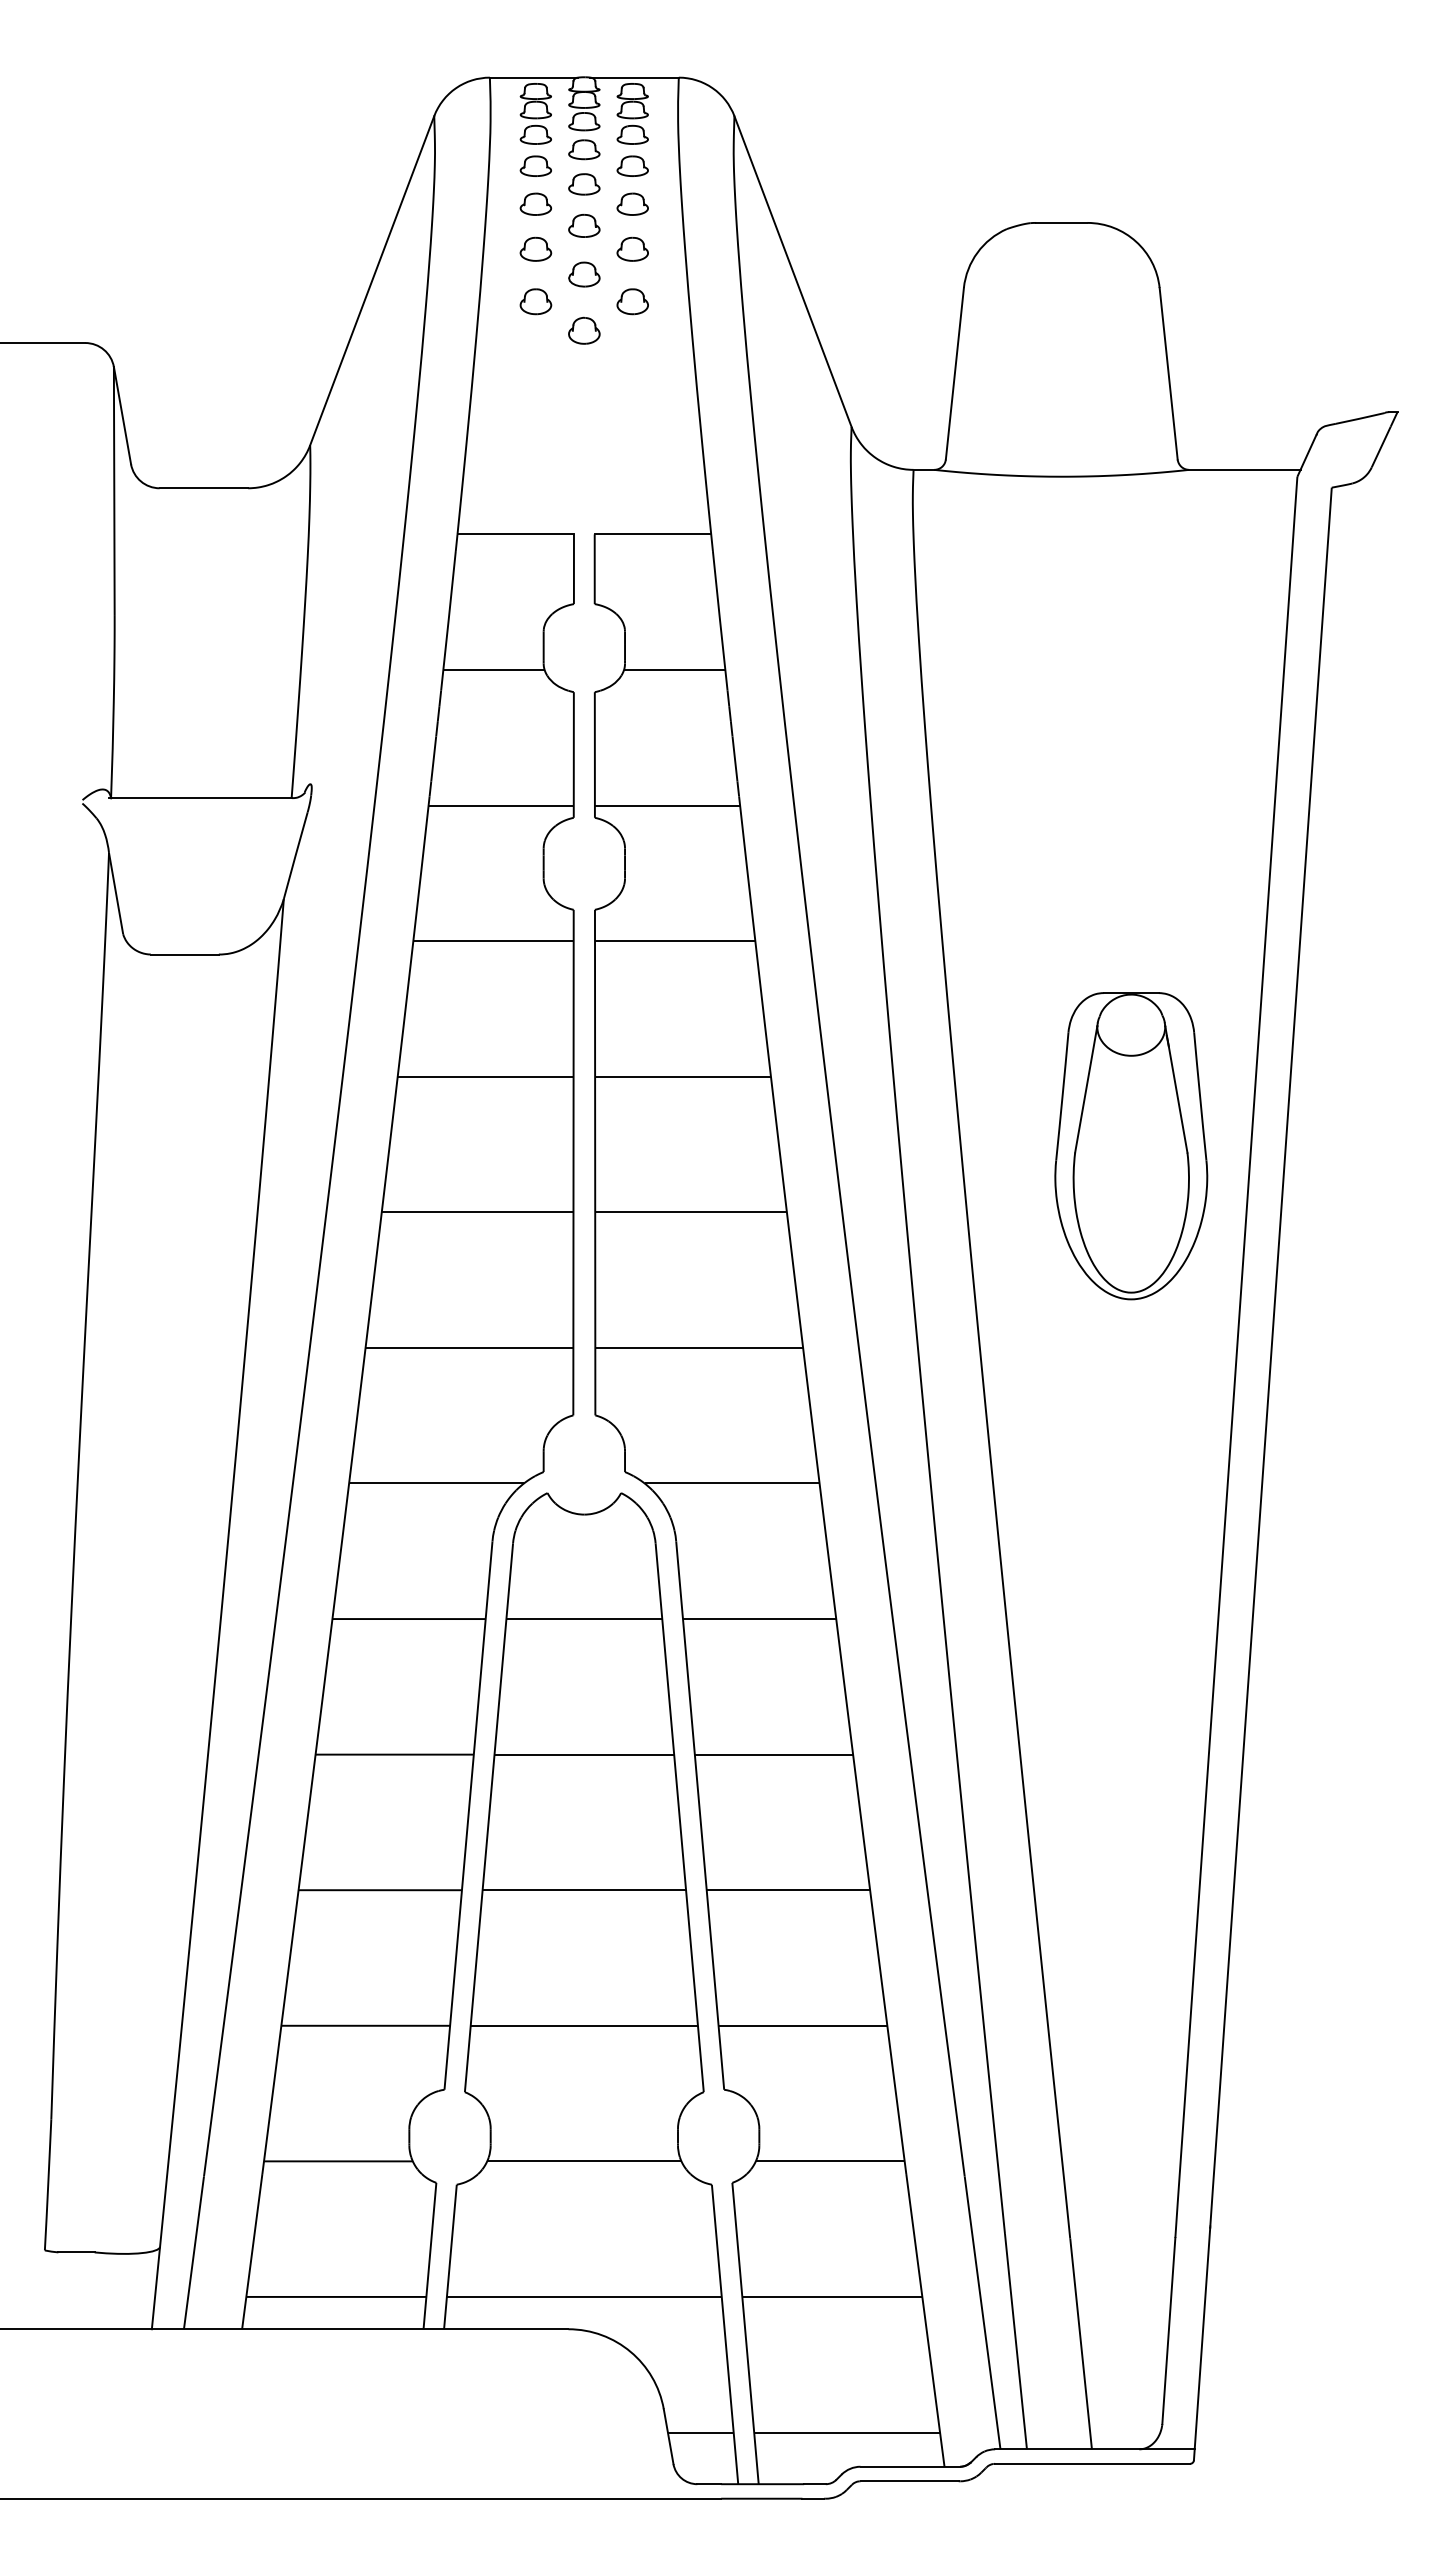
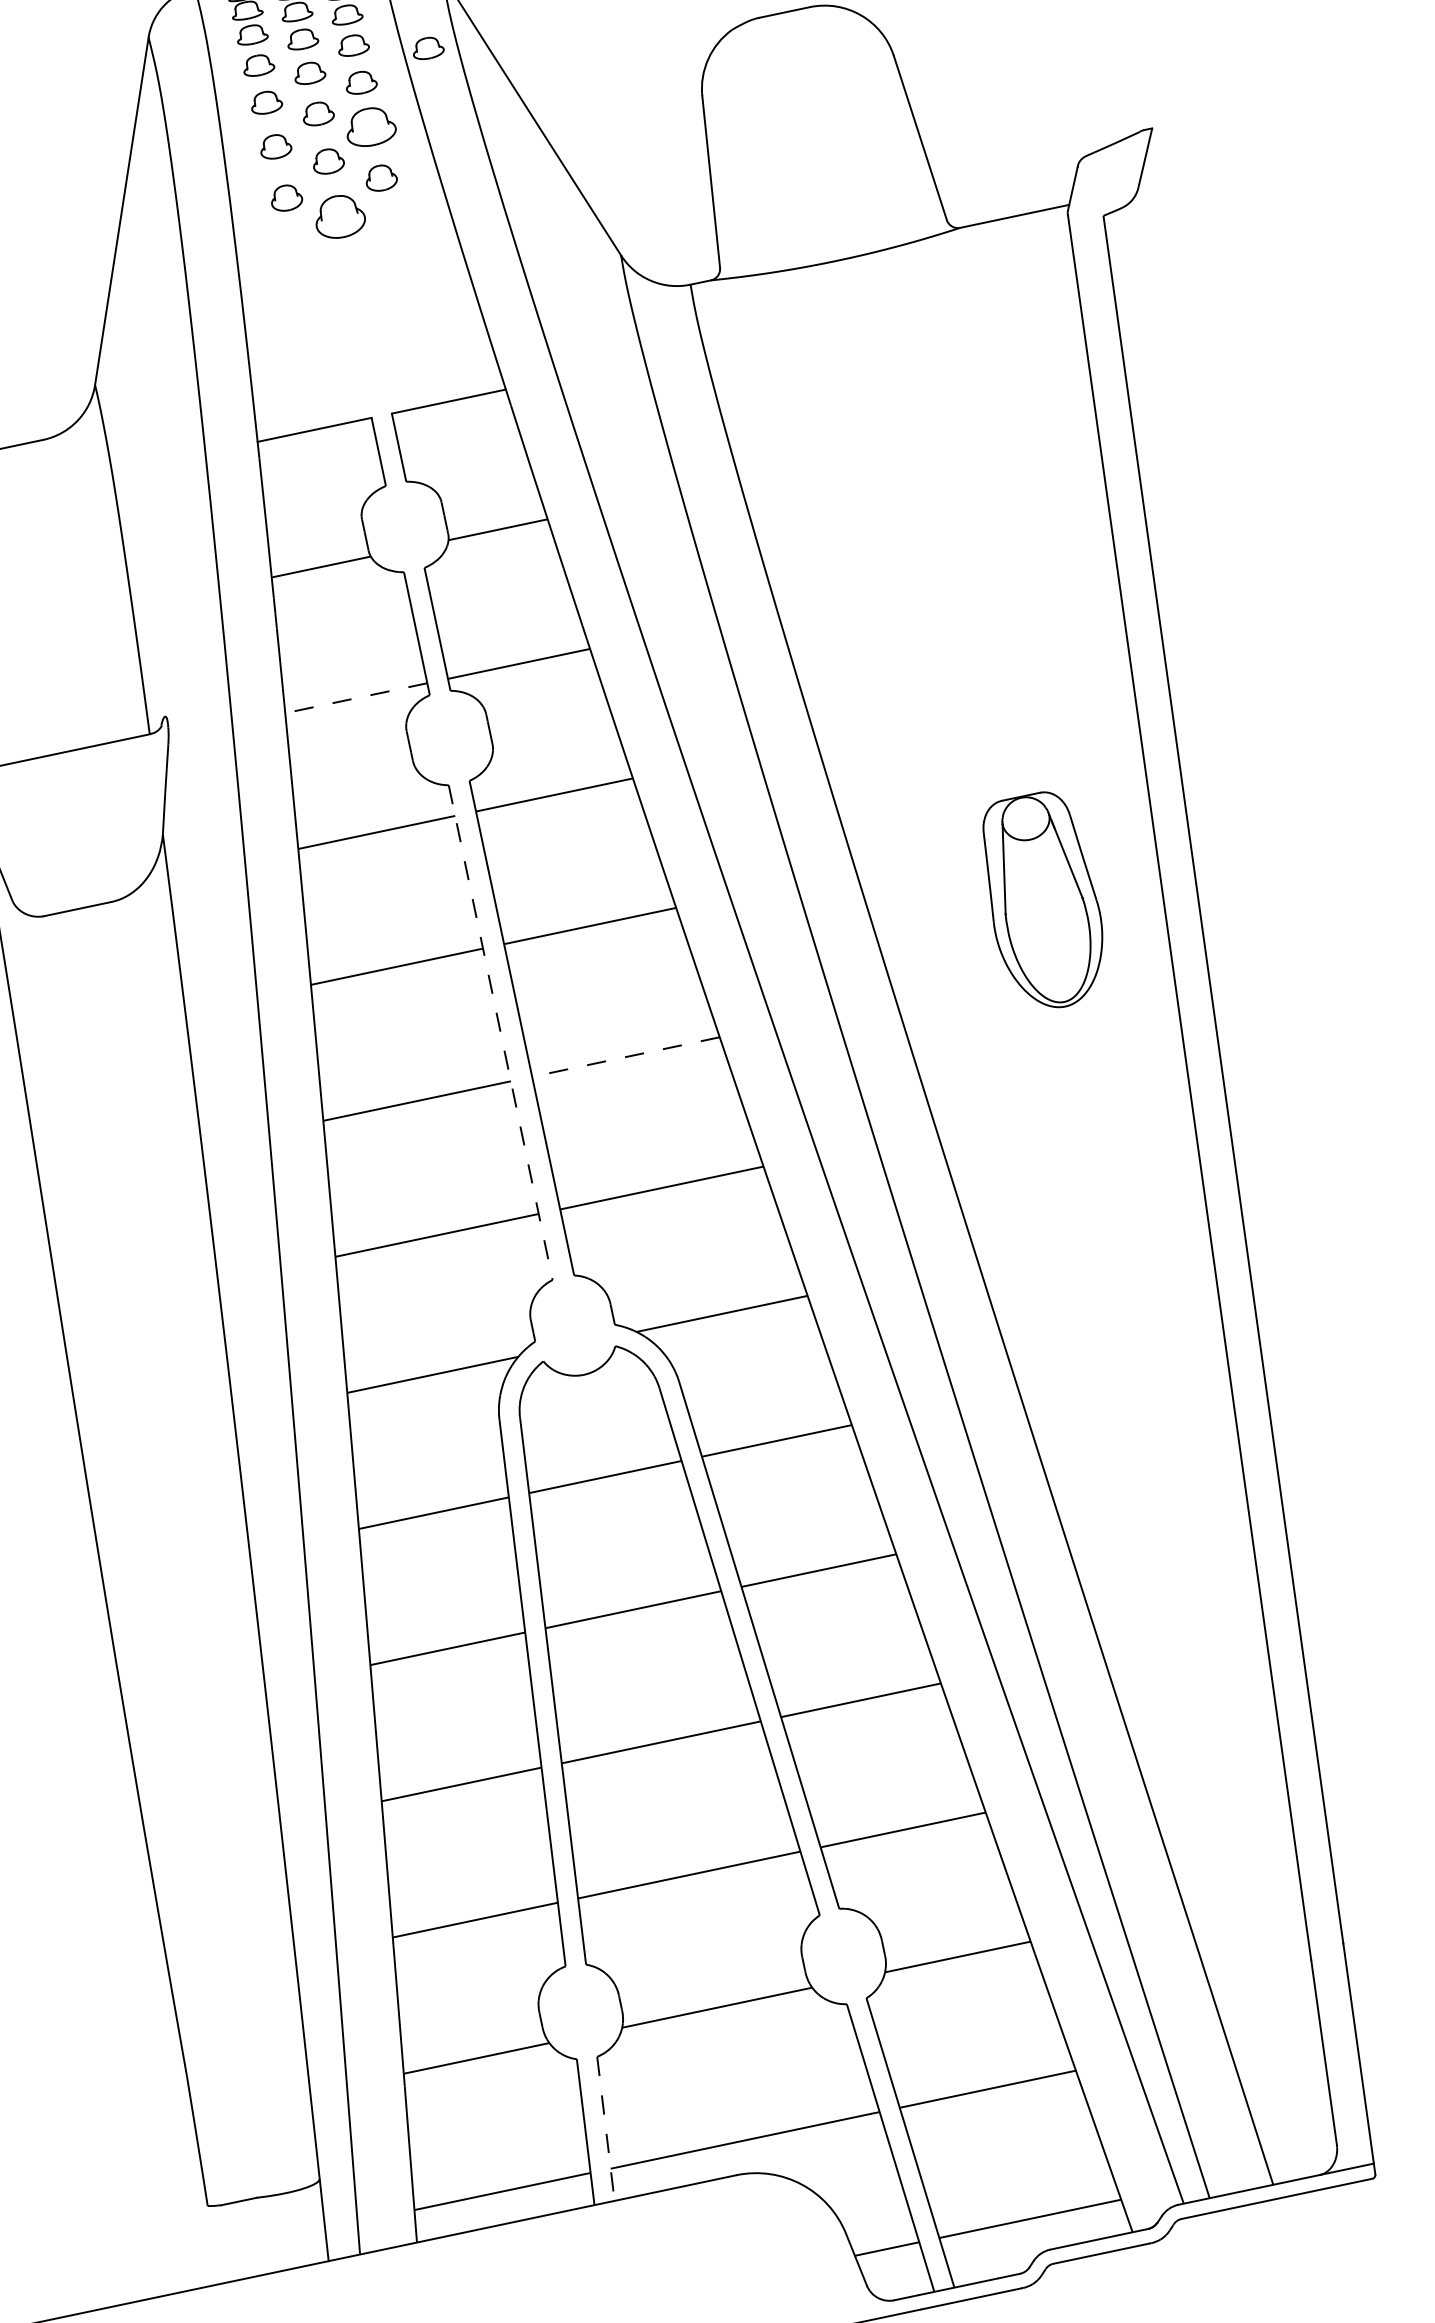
part: (705, 184) -> (428, 48), added
part: (632, 248) -> (369, 126), size x1.6
part: (584, 330) -> (339, 216), size x1.6
line: (501, 805) -> (356, 698), solid -> dashed
part: (1131, 1146) -> (1043, 901), size x0.7
line: (573, 1162) -> (500, 1032), solid -> dashed
line: (691, 1212) -> (626, 1057), solid -> dashed
line: (450, 2257) -> (606, 2129), solid -> dashed

